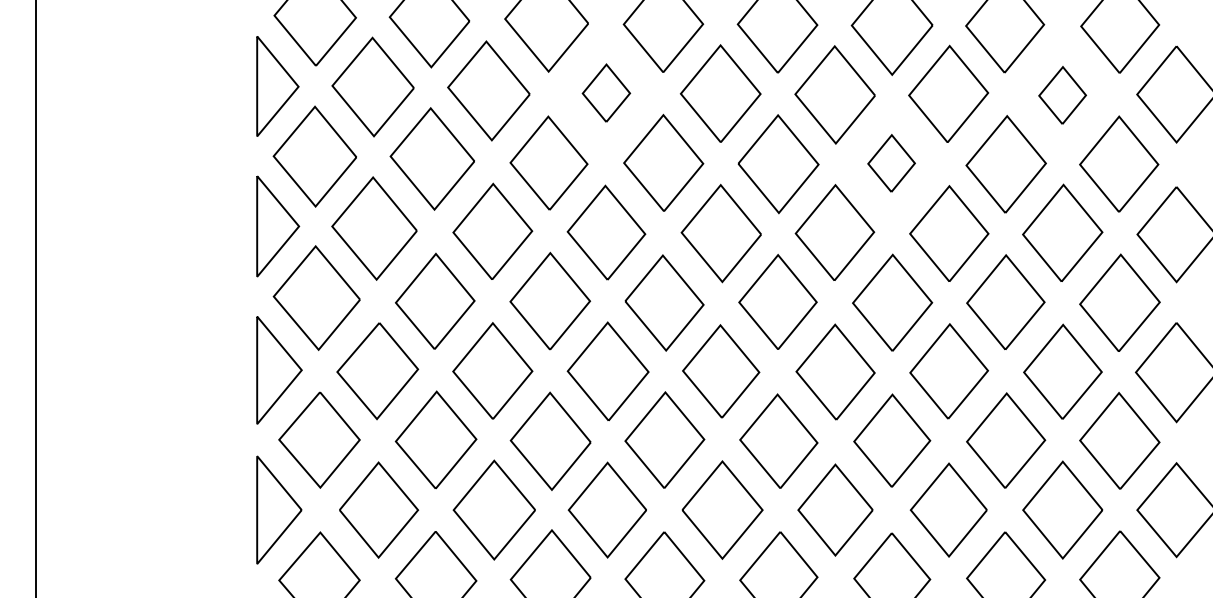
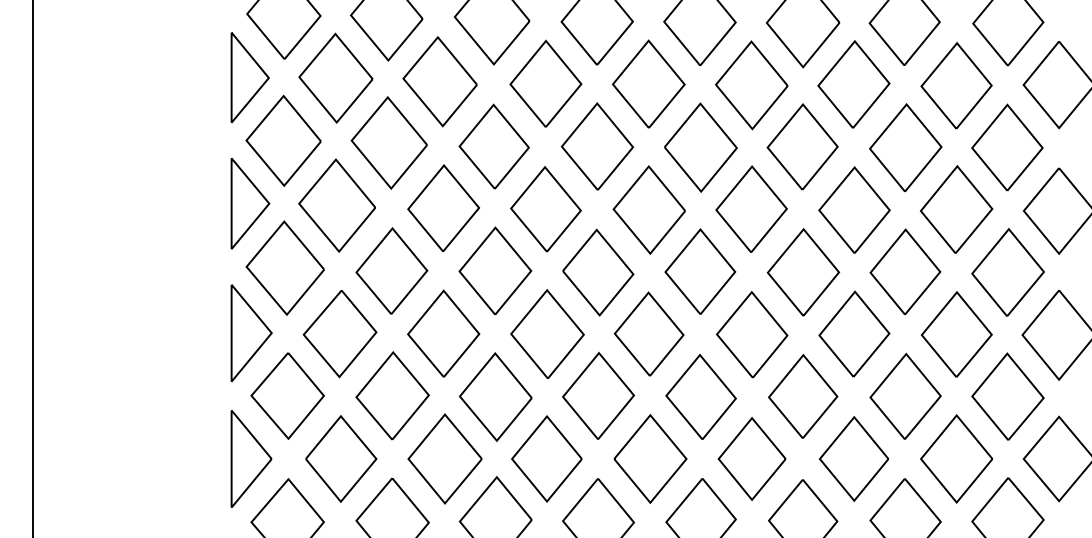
part: (606, 92) -> (546, 83), size x1.67
part: (1062, 95) -> (956, 85), size x1.67
part: (891, 163) -> (802, 147), size x1.67

